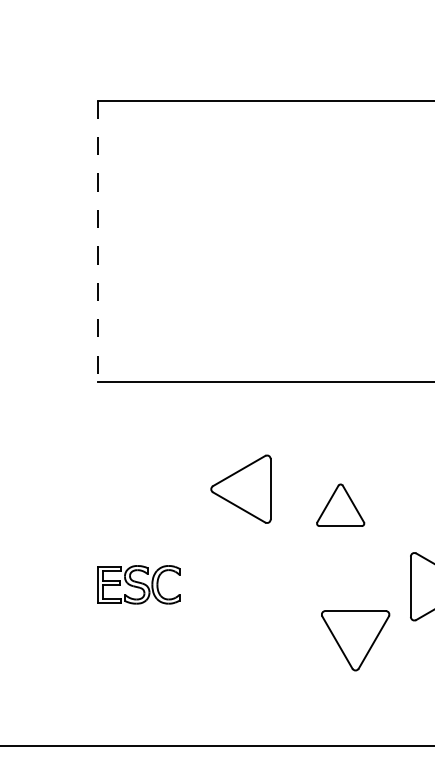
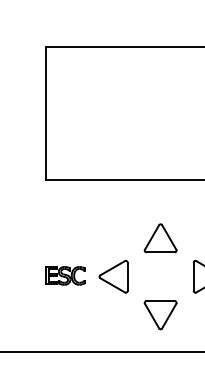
line: (96, 242) -> (45, 114), dashed -> solid
part: (240, 488) -> (113, 276), moved
part: (340, 505) -> (160, 238), size x1.43
part: (355, 641) -> (160, 315), moved

